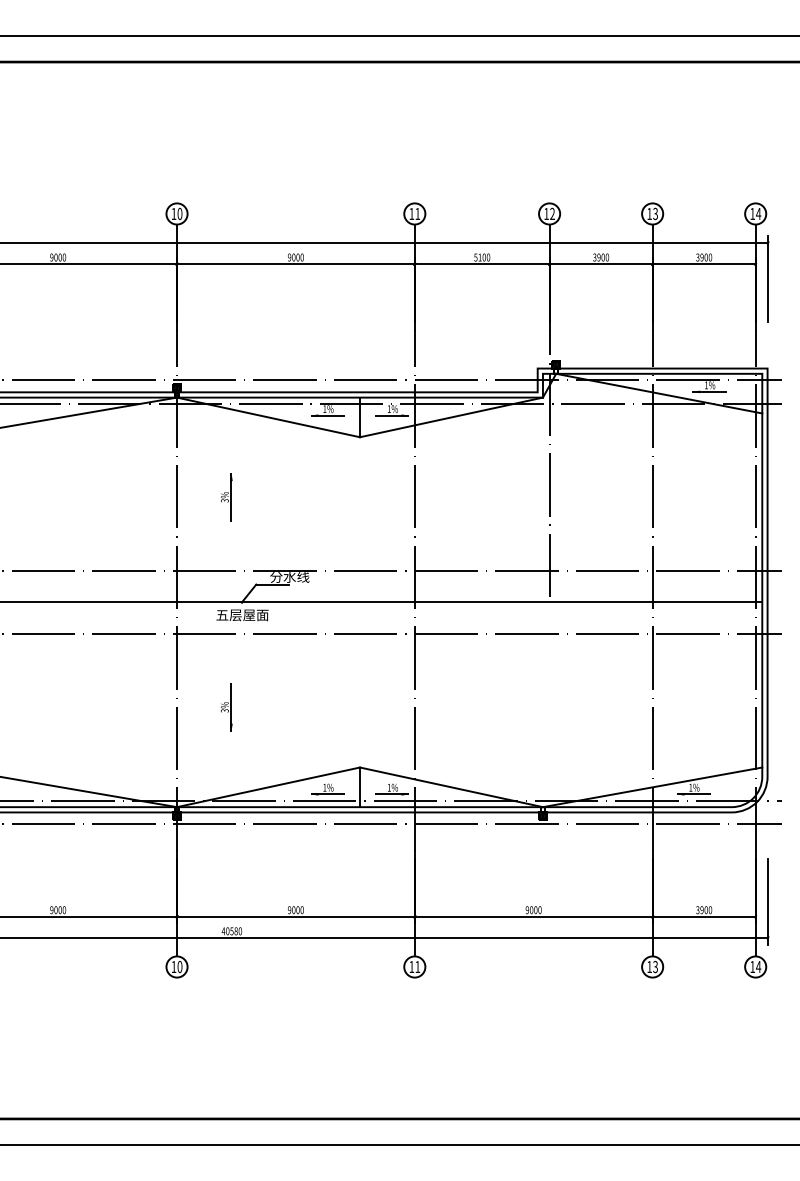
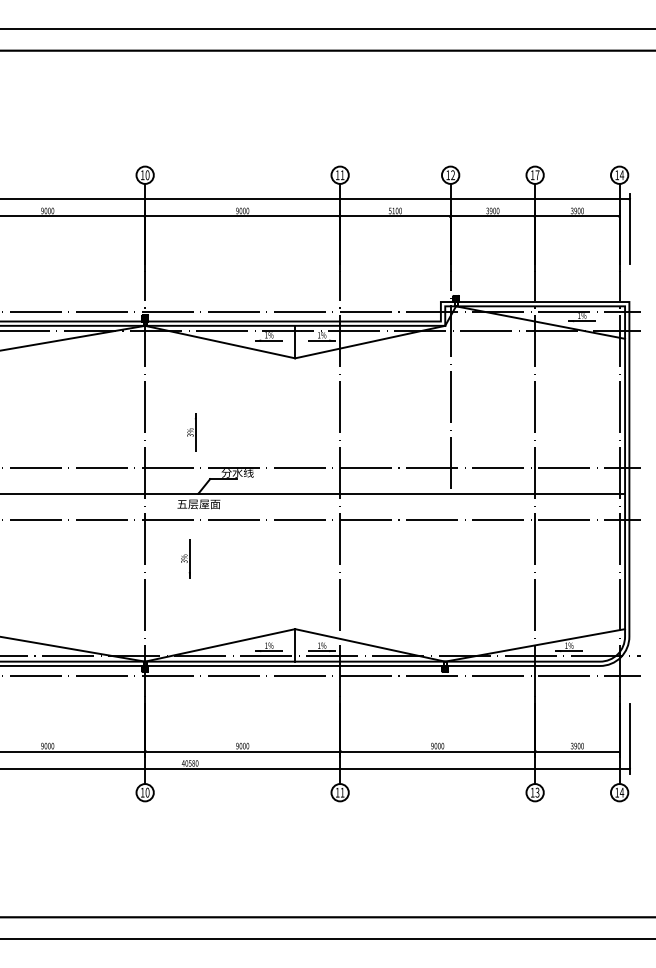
text: (655, 214) -> (537, 175), 13 -> 17
part: (226, 497) -> (191, 432), moved
part: (226, 706) -> (185, 558), moved

